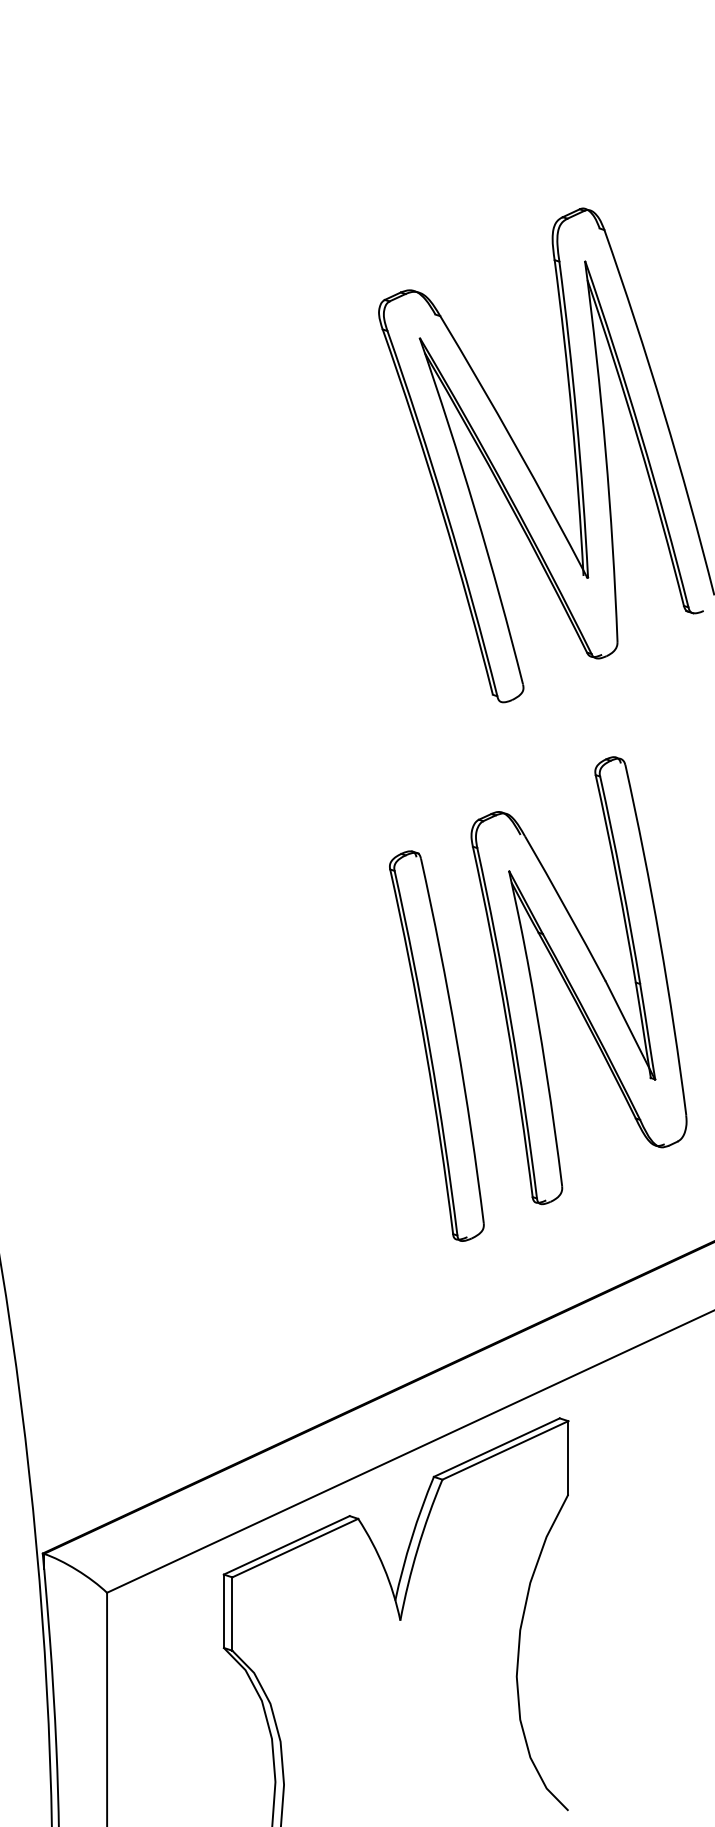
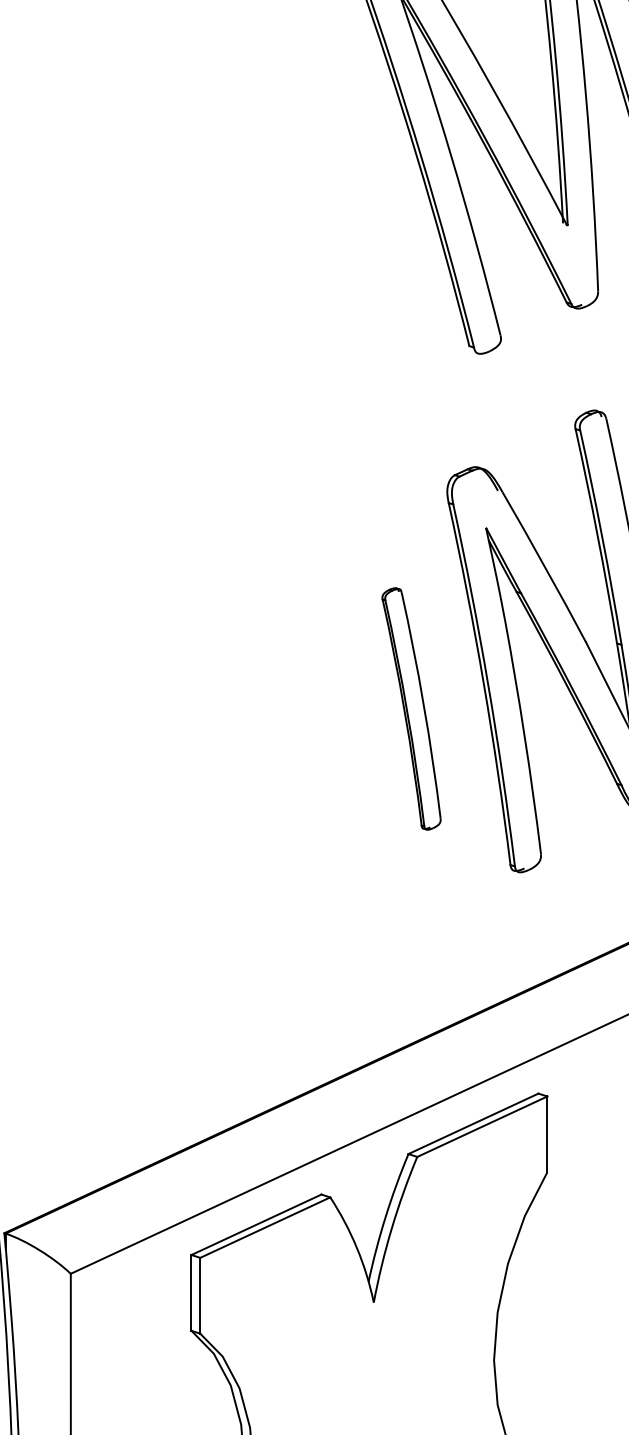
part: (436, 1045) -> (411, 708), size x0.6

